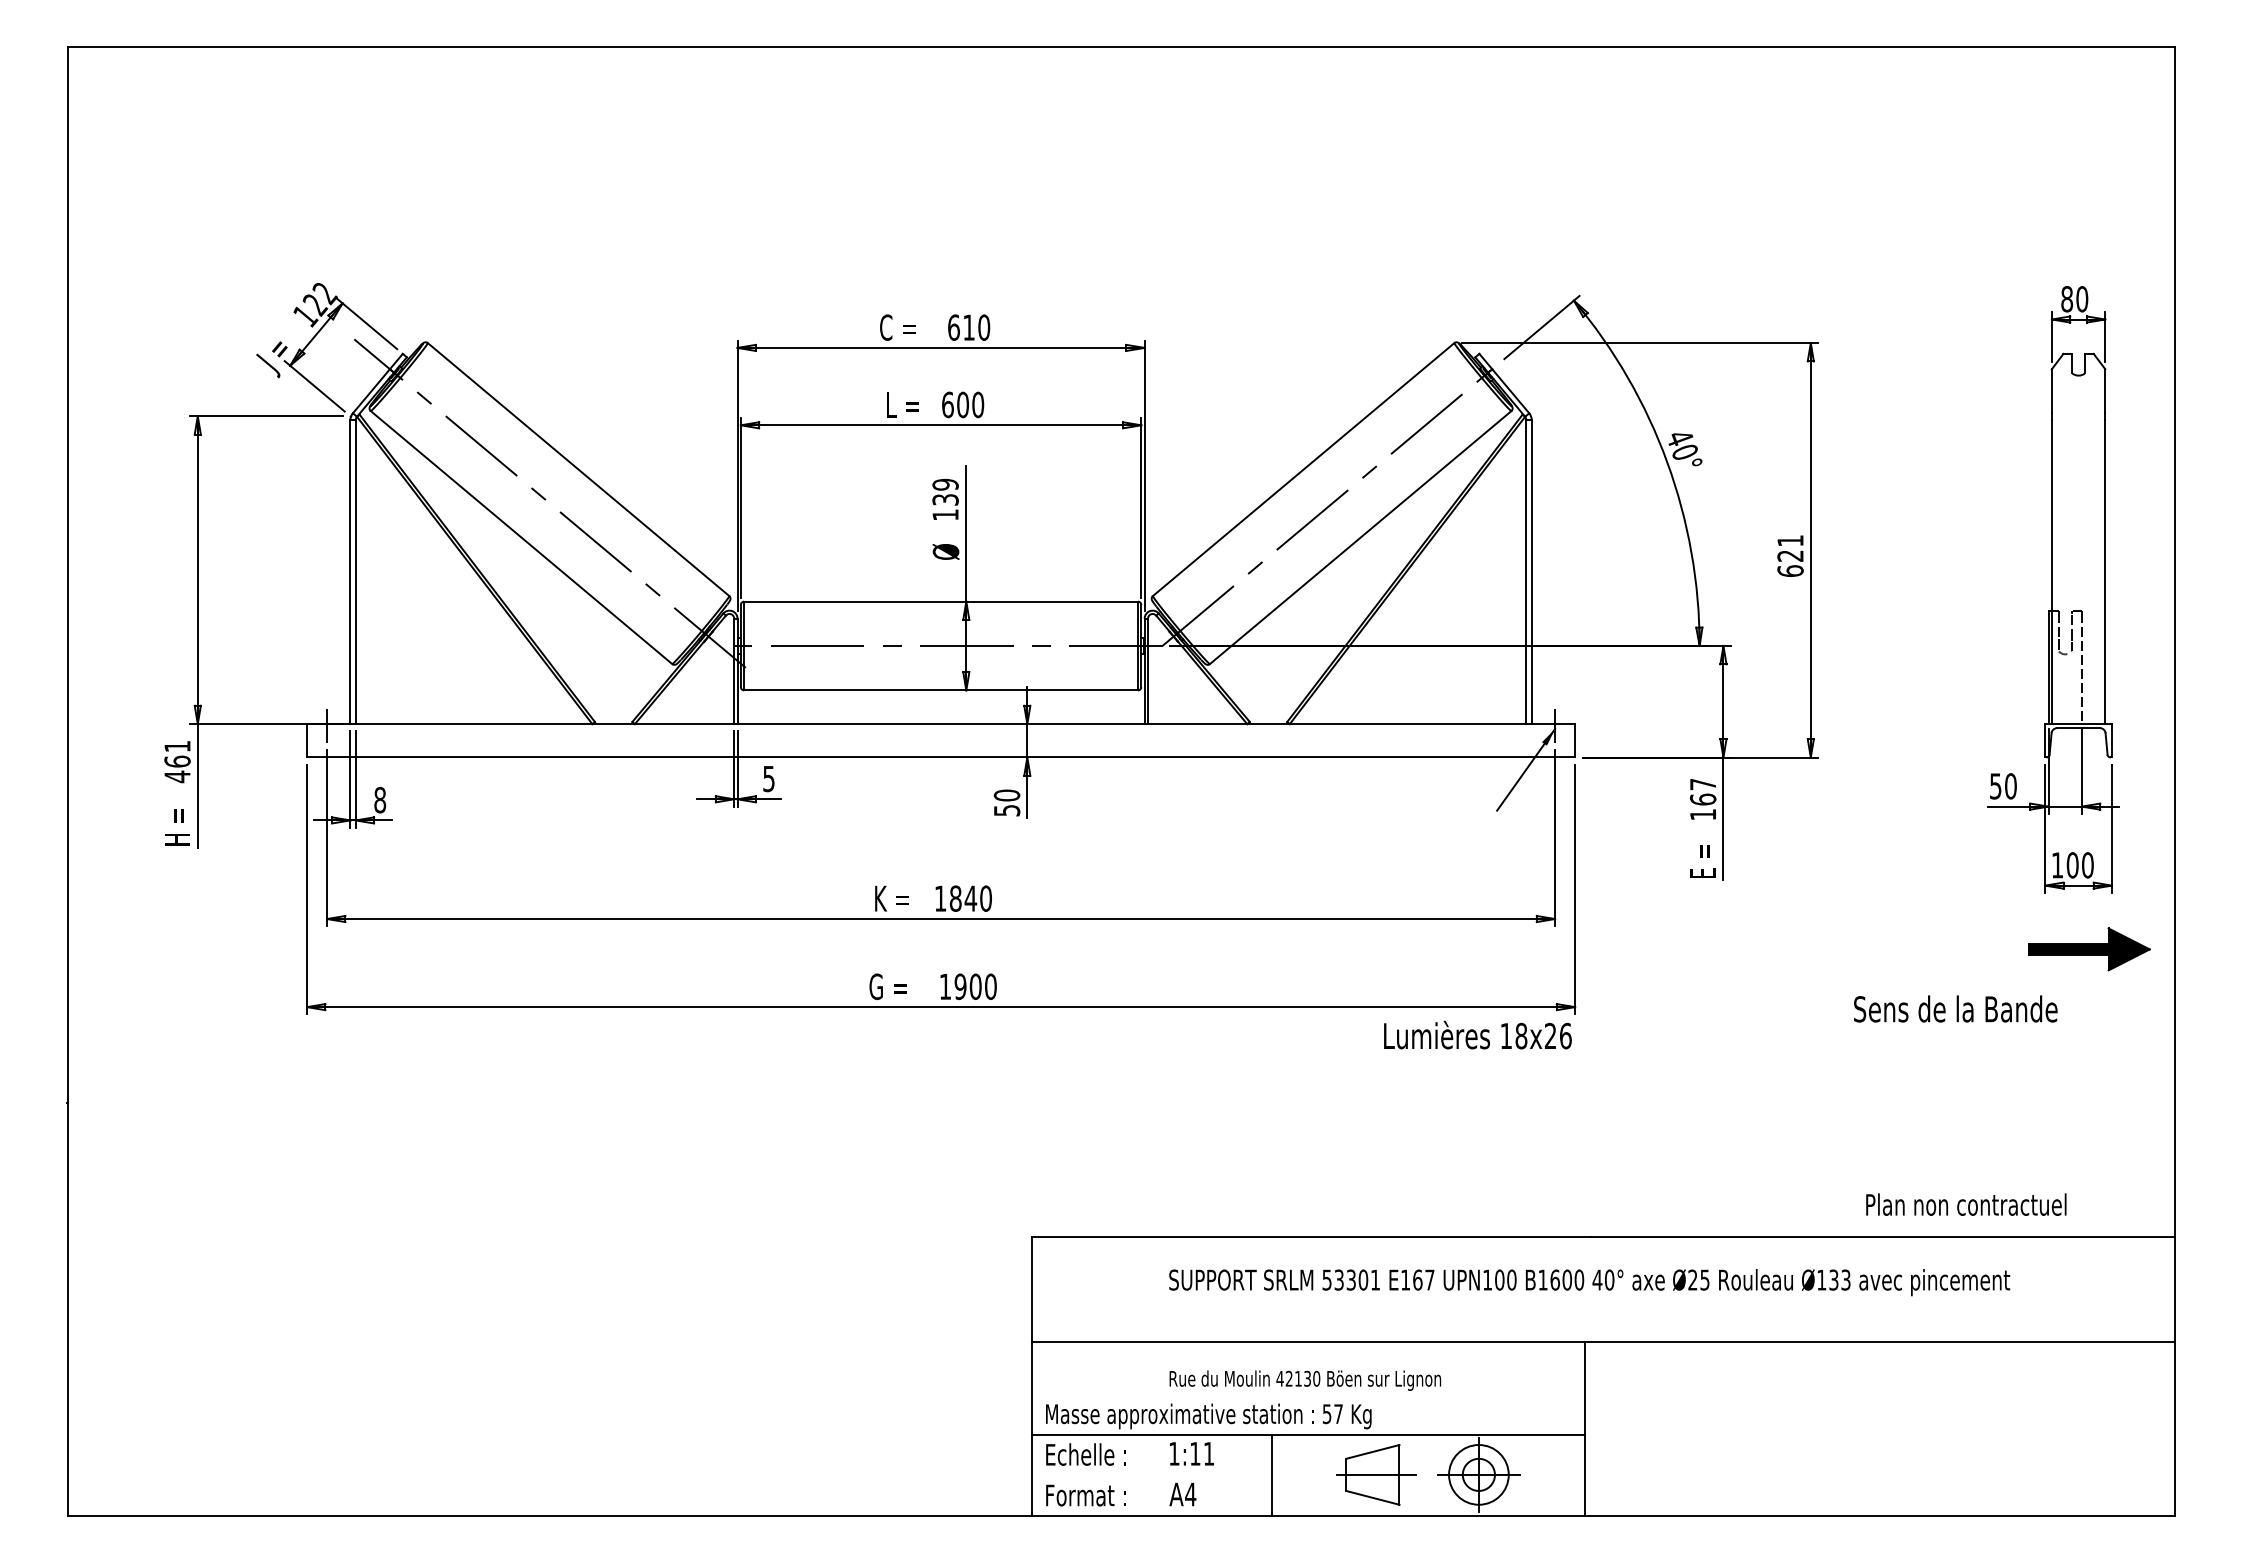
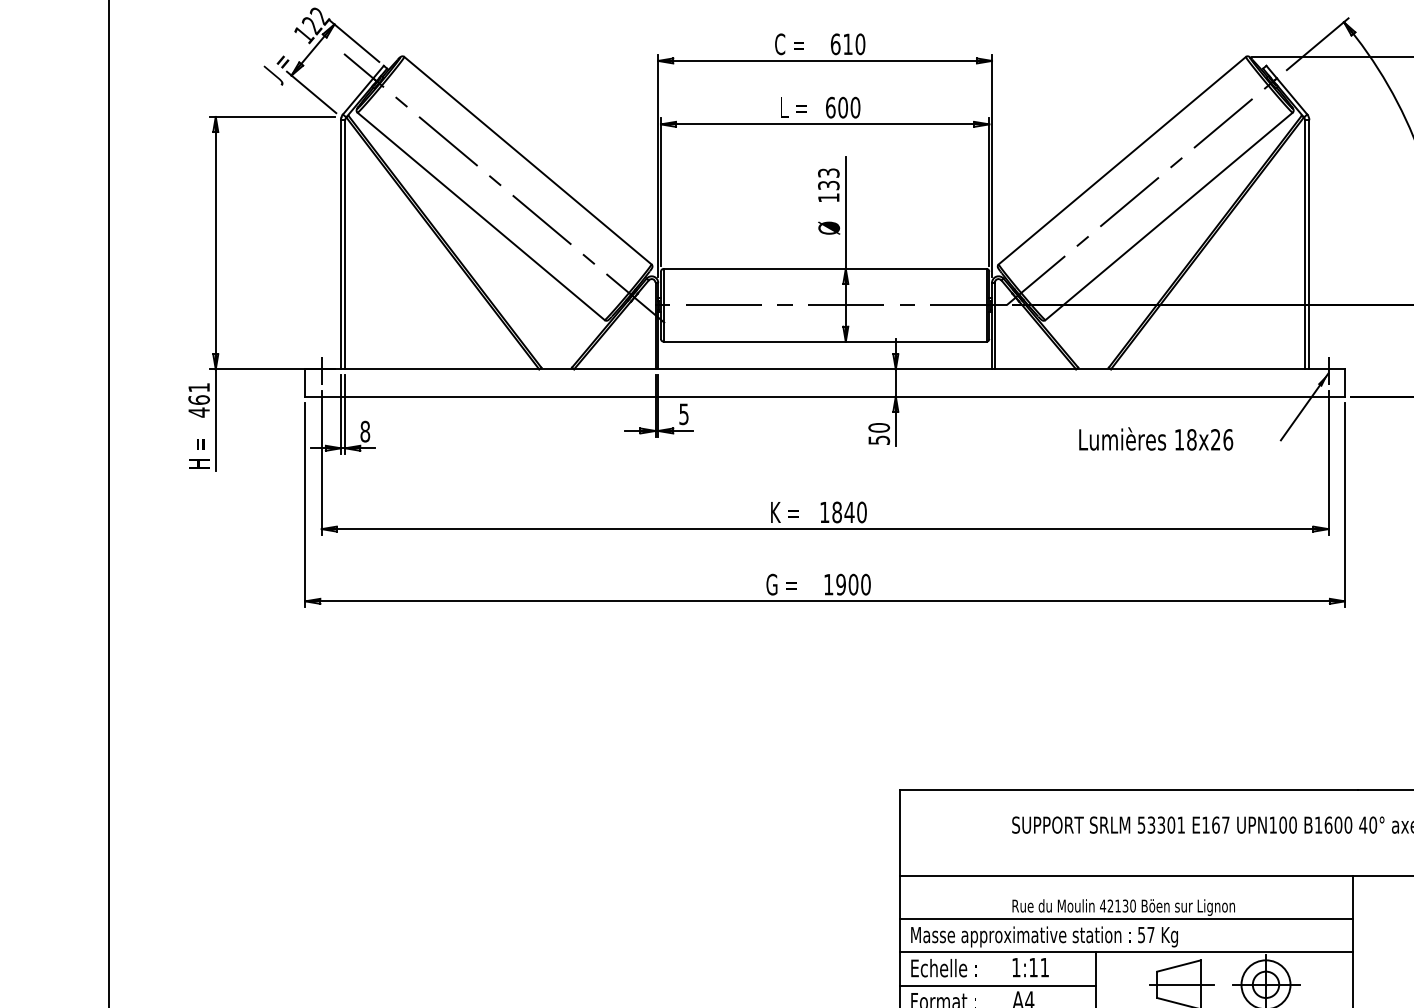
text: (945, 484) -> (828, 172), 139 -> 133
text: (1477, 1034) -> (1155, 438), moved
line: (1308, 1395) -> (1126, 919), added
line: (1151, 1475) -> (997, 985), added

